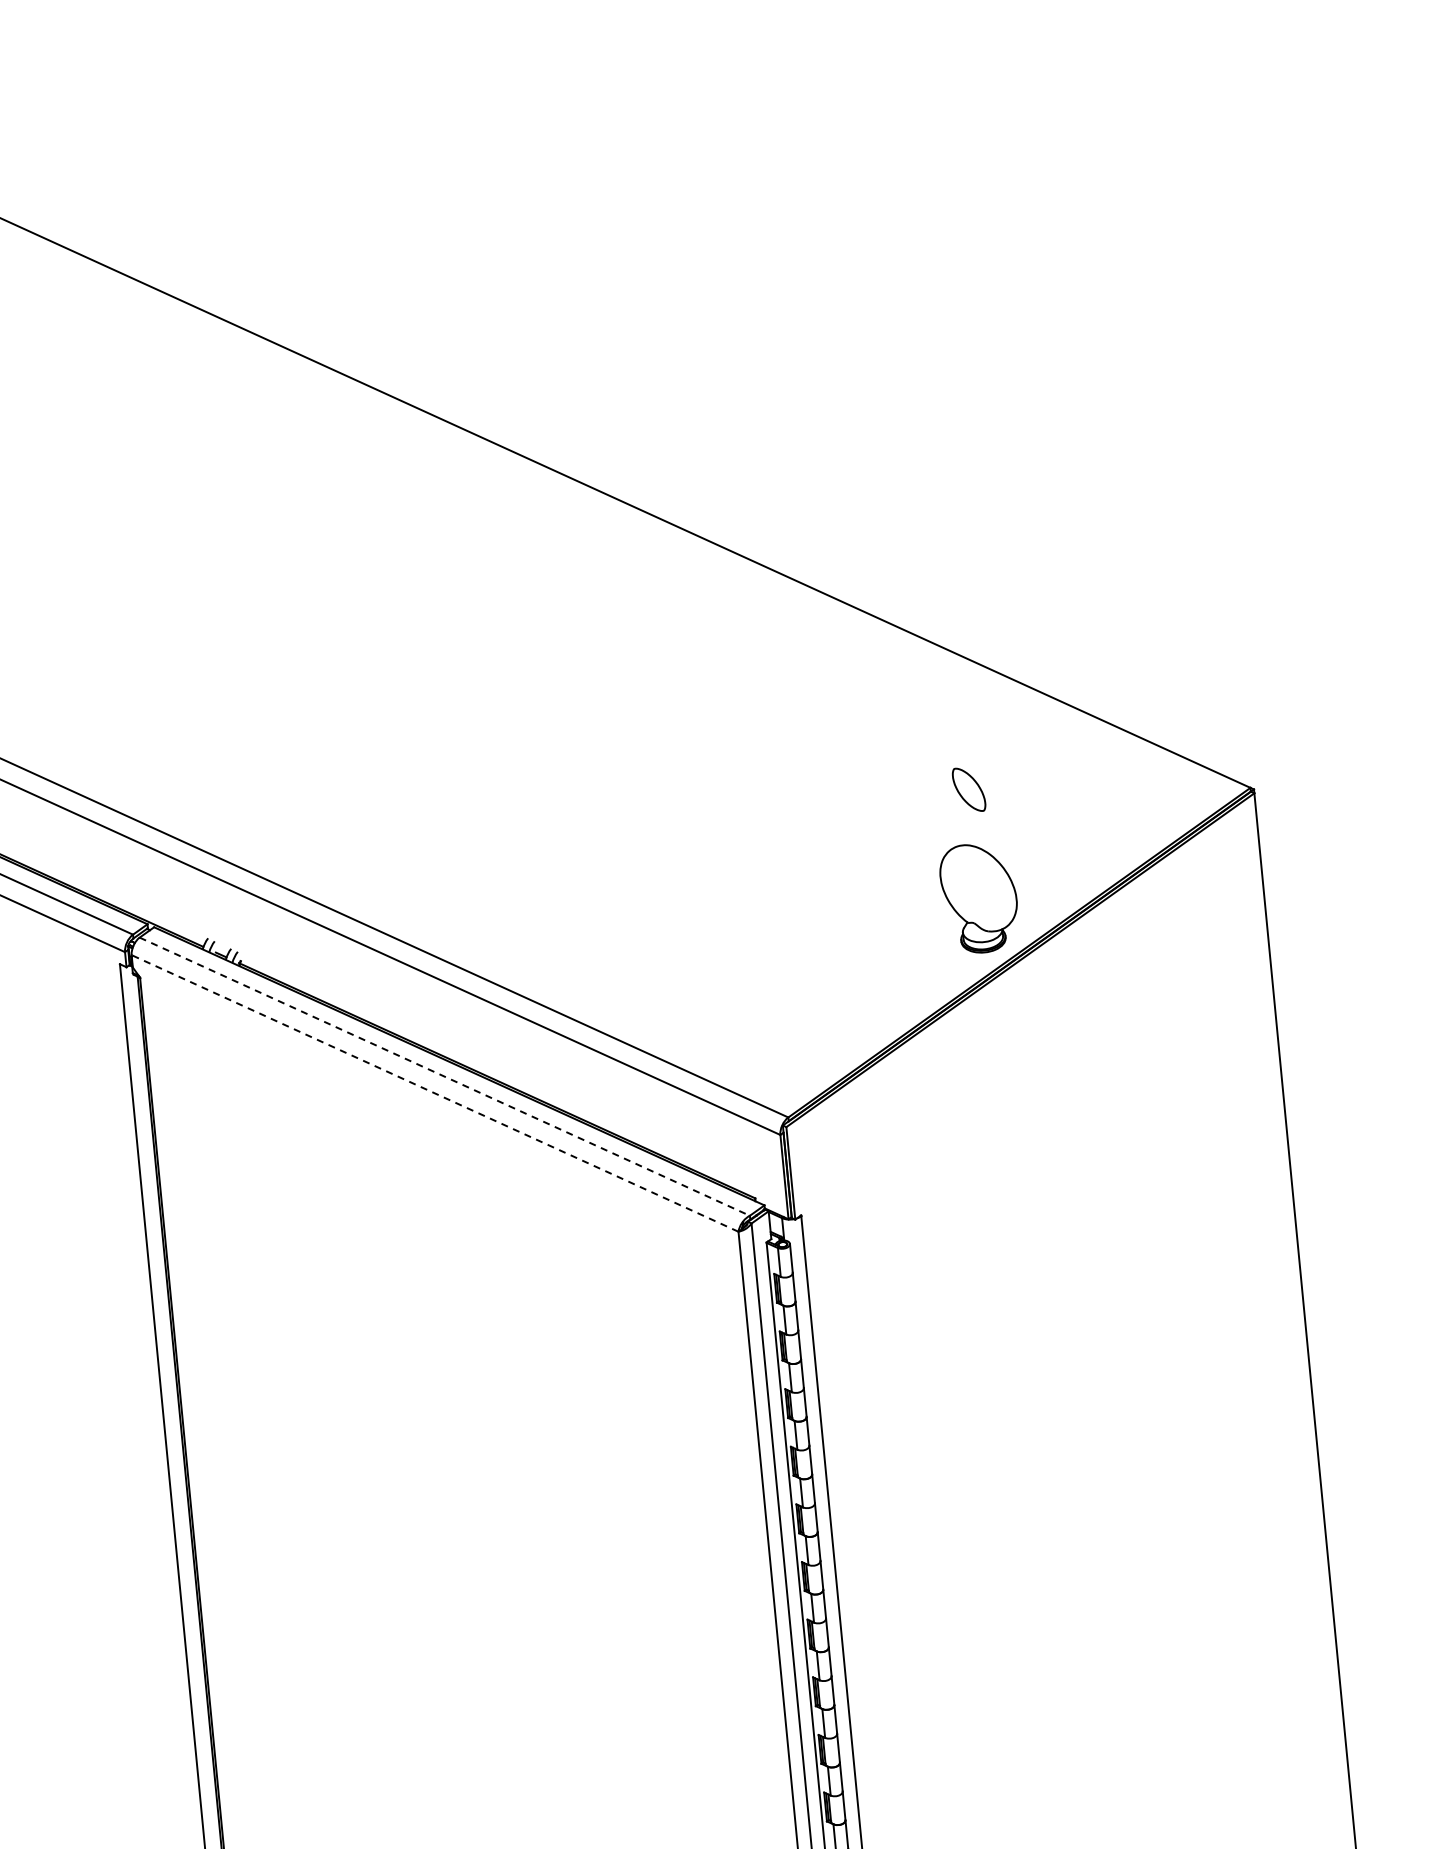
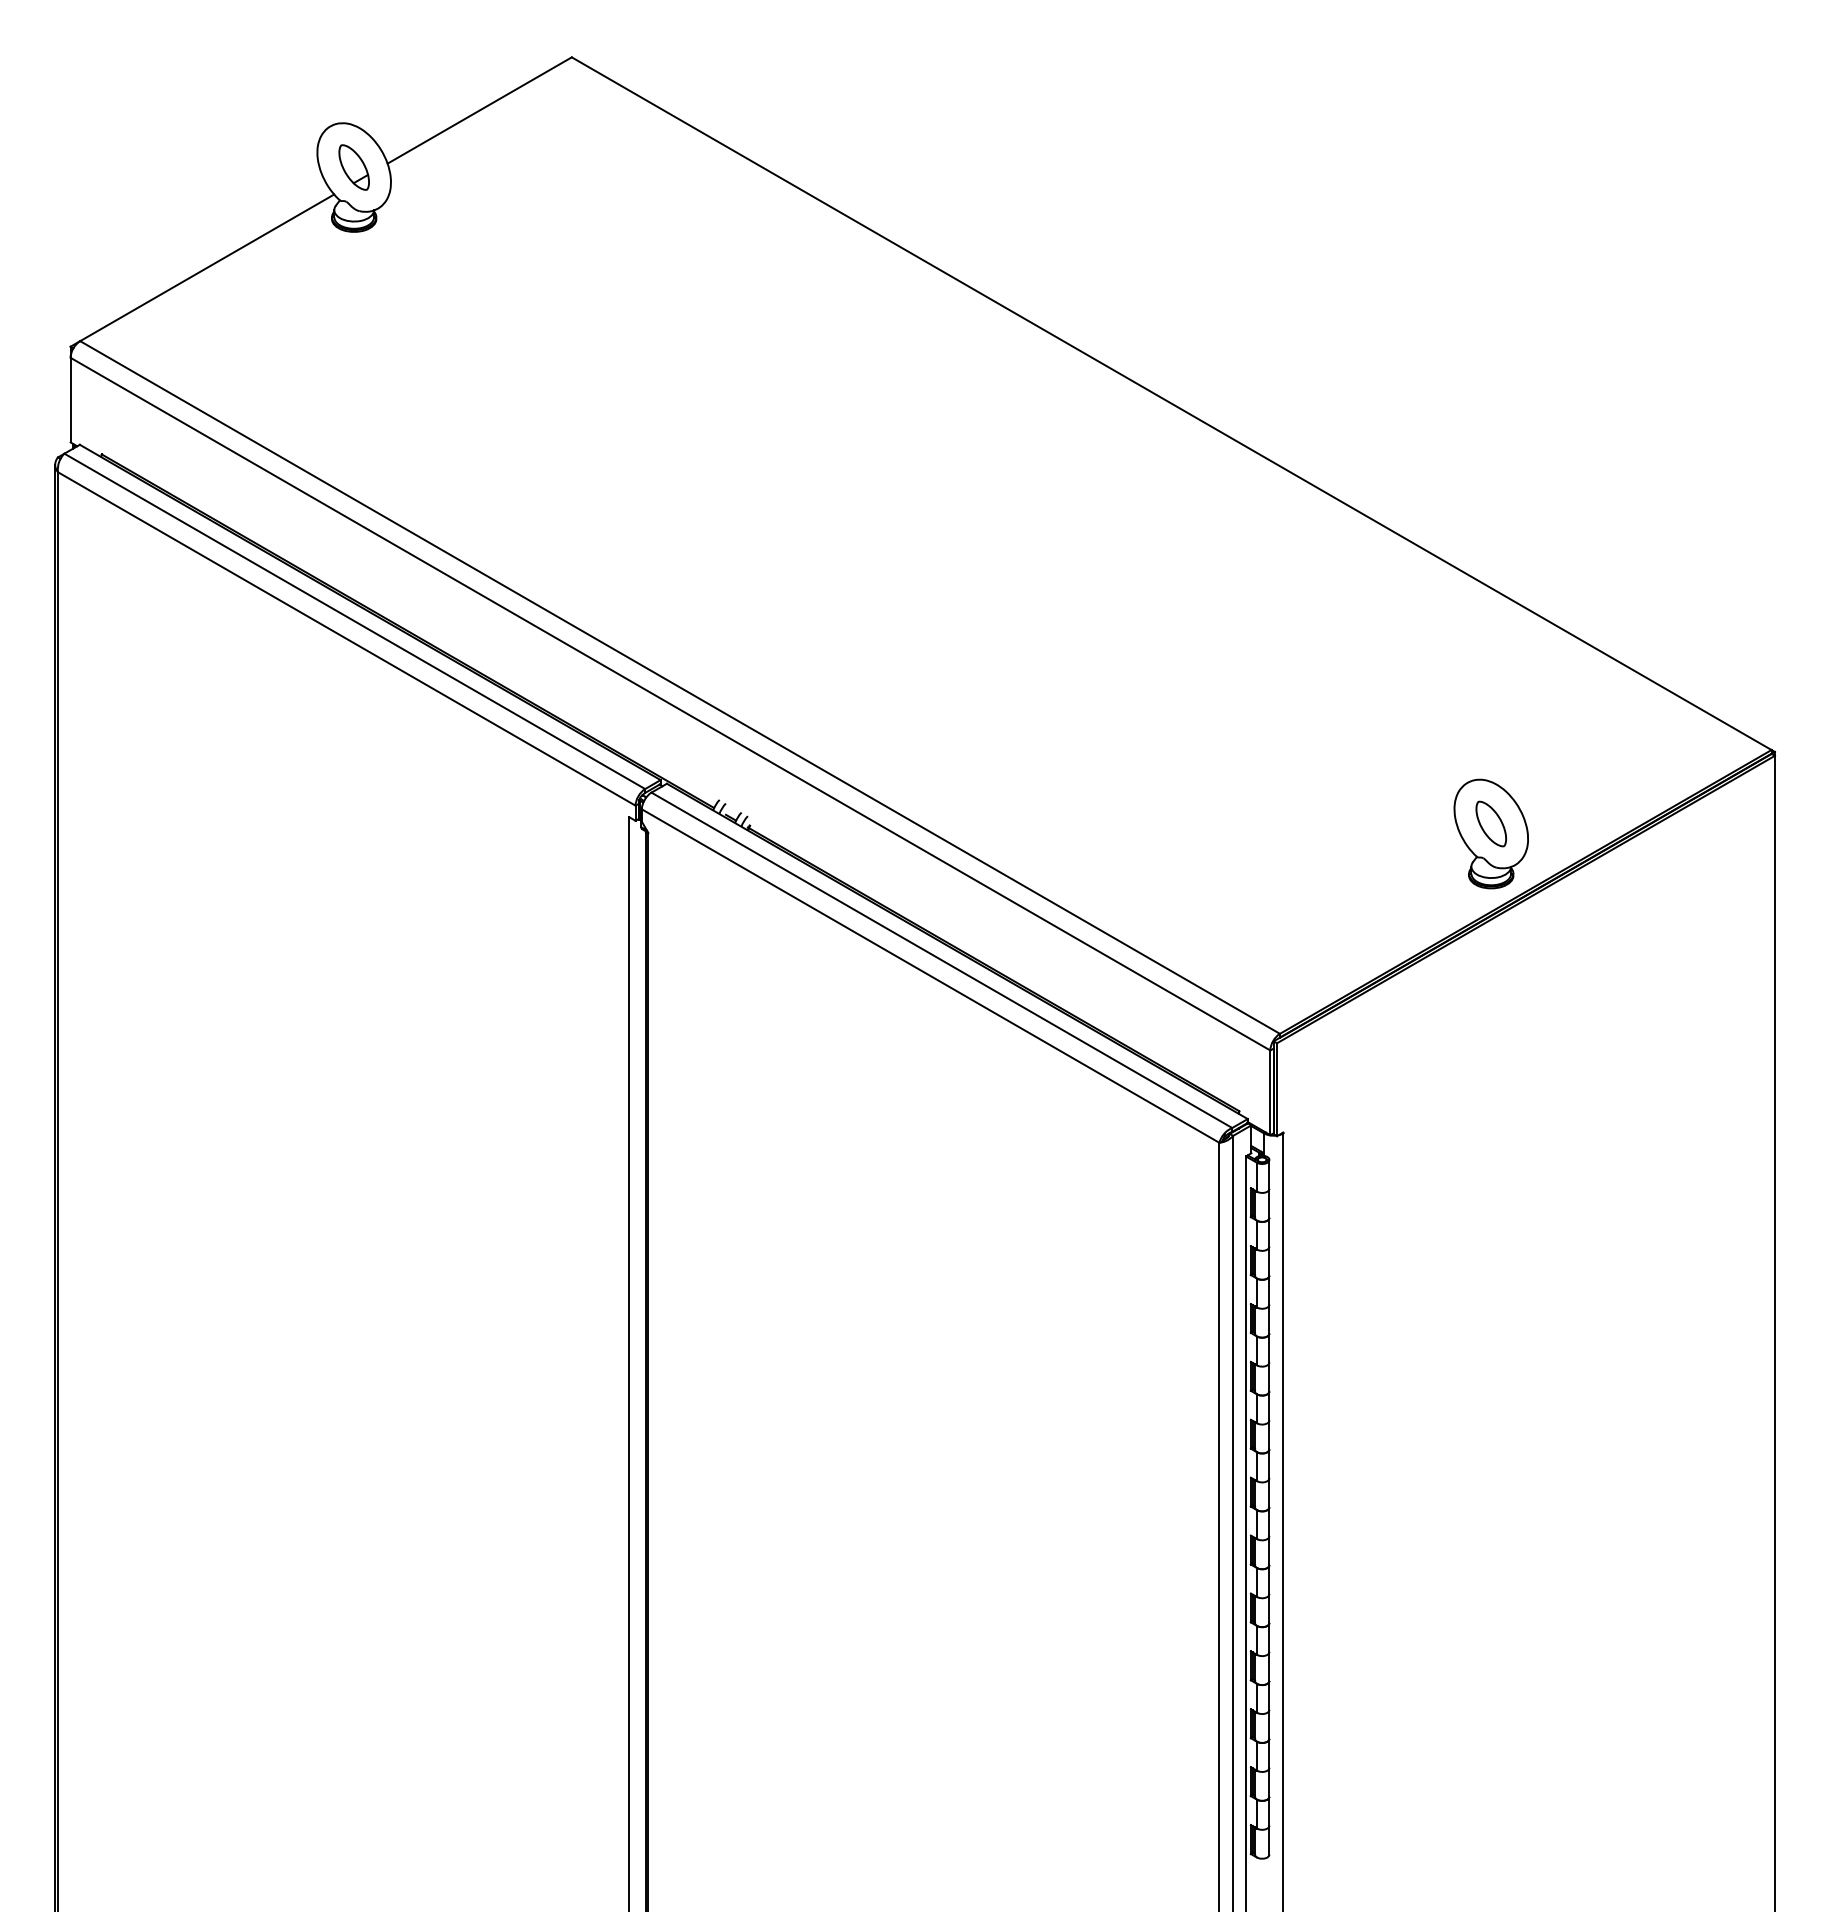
part: (968, 789) -> (1490, 823), moved
line: (445, 1076) -> (942, 960), dashed -> solid
line: (434, 1092) -> (930, 975), dashed -> solid

